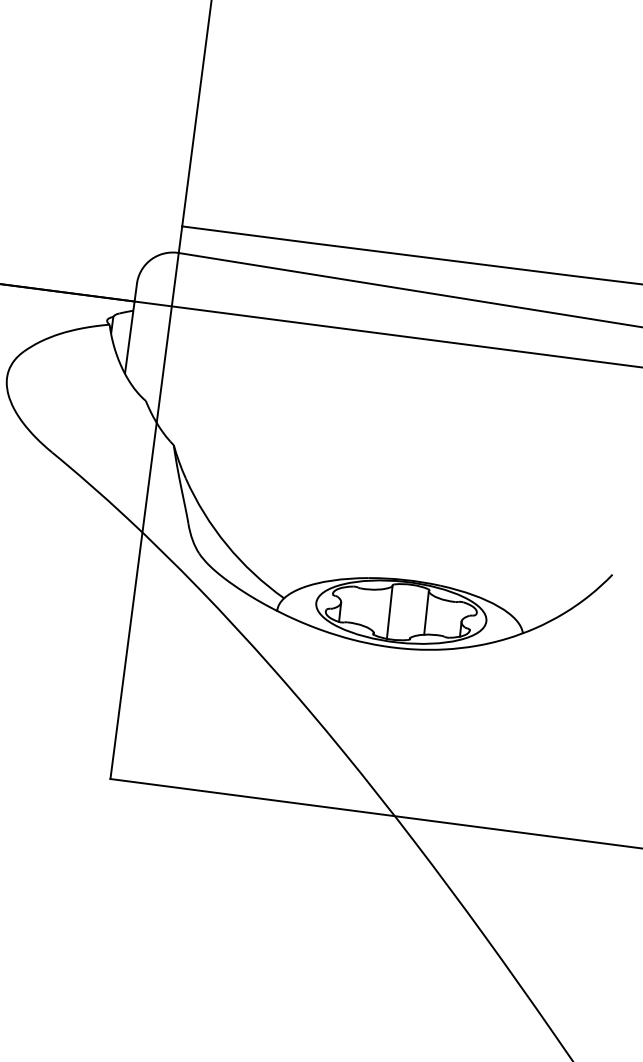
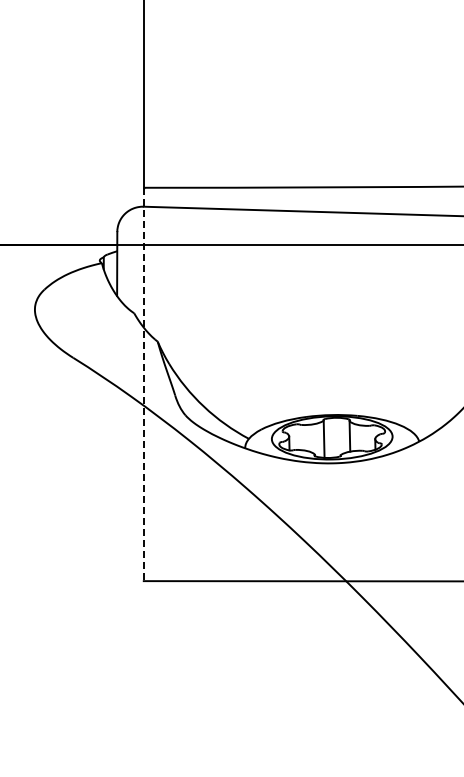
line: (145, 502) -> (143, 384), solid -> dashed

